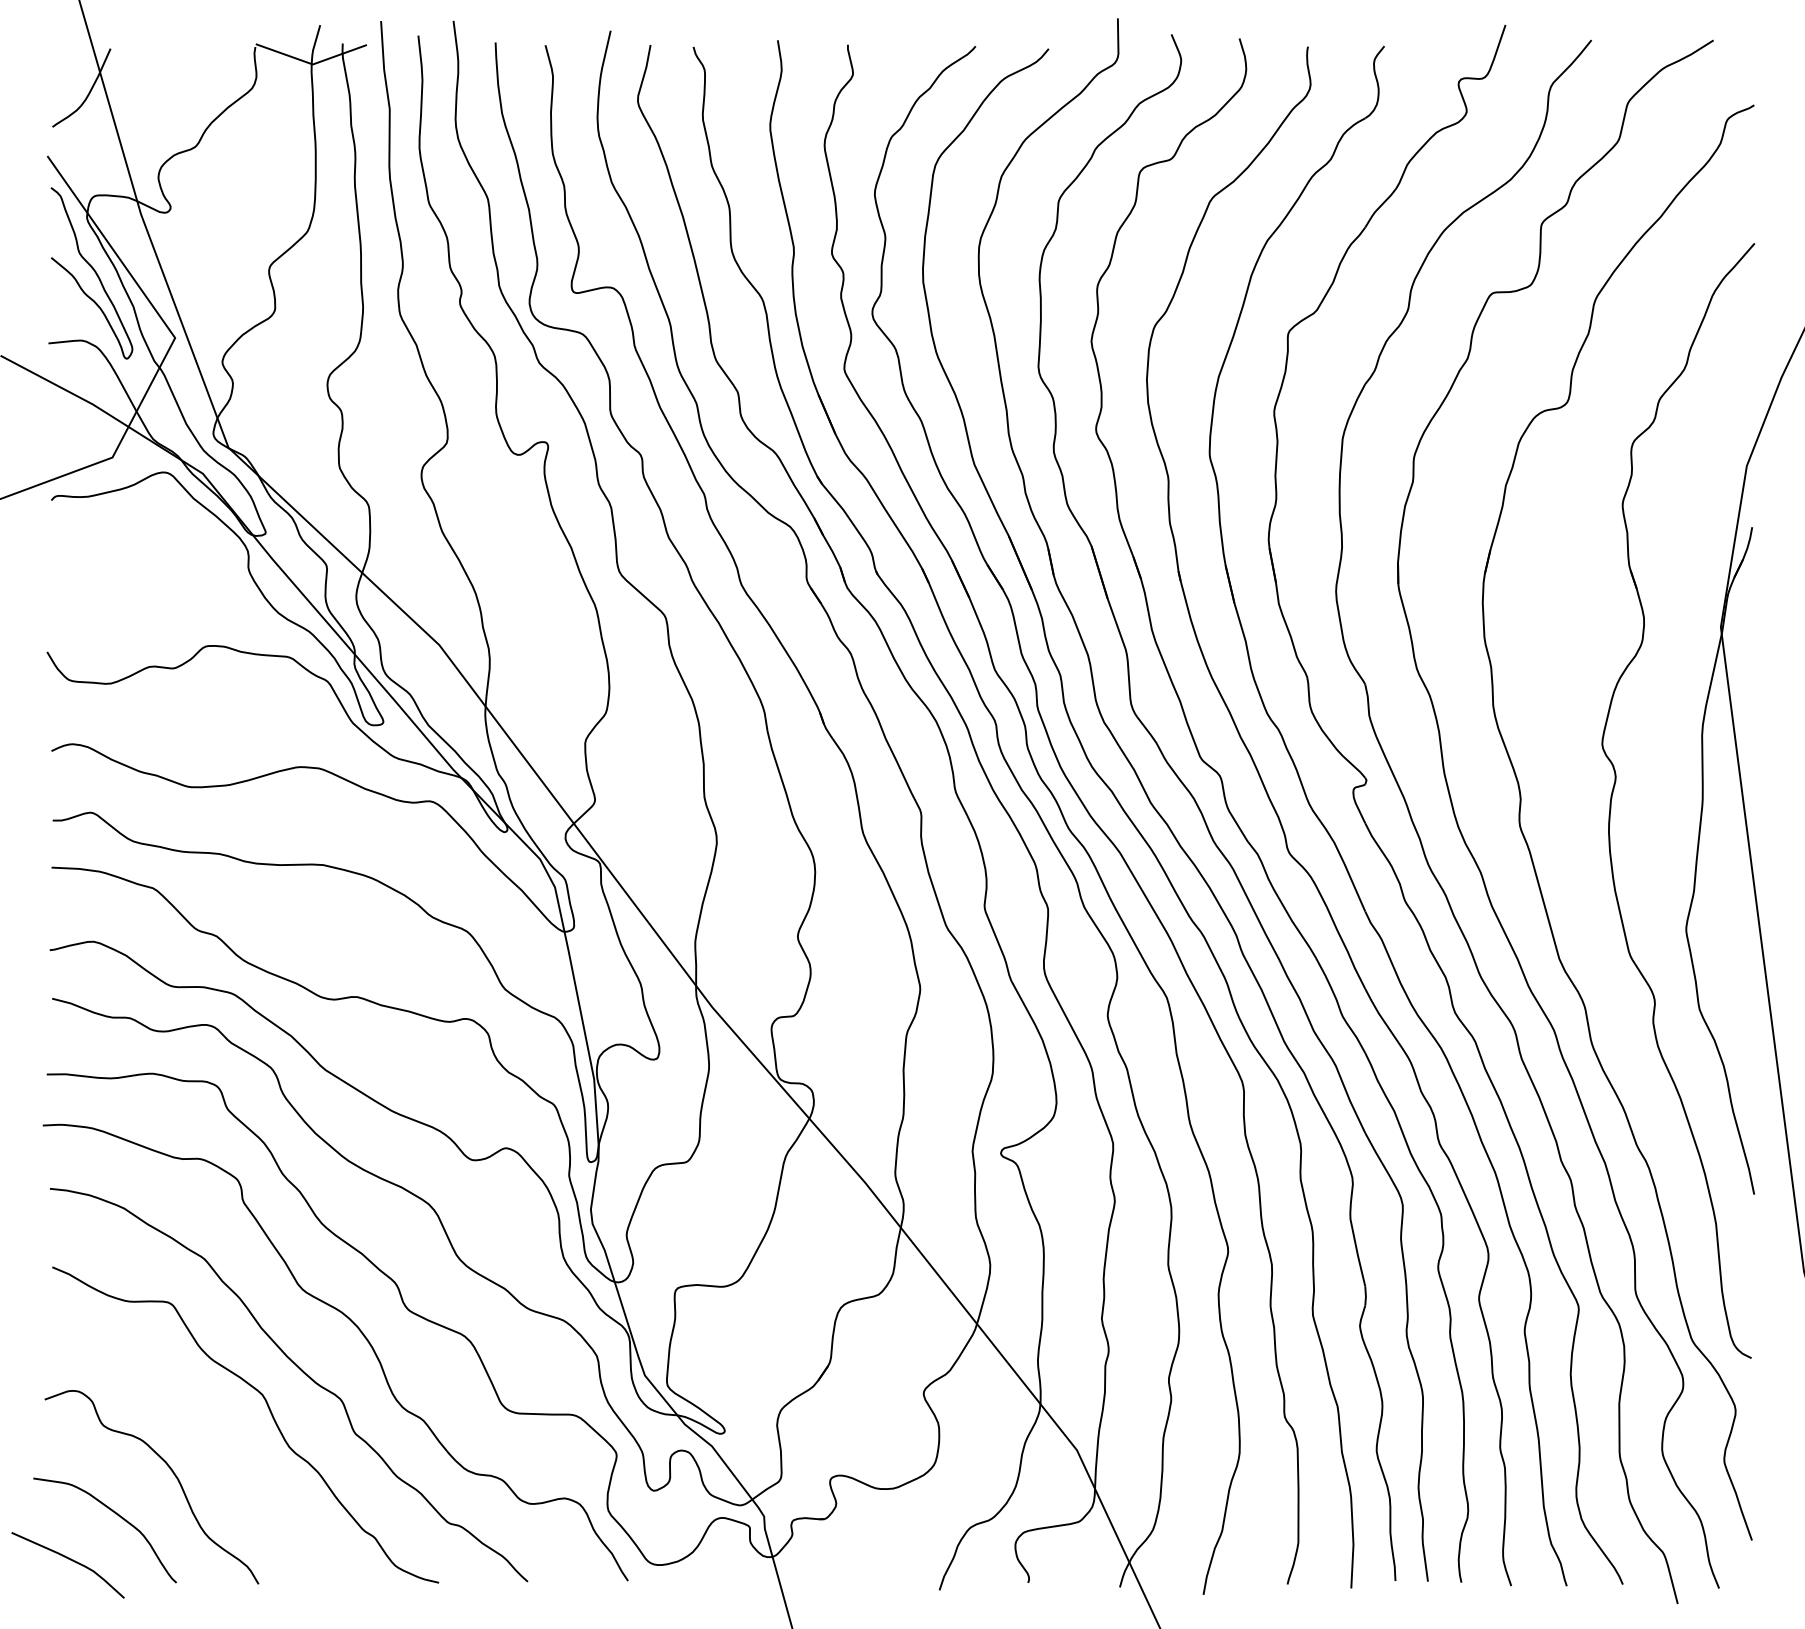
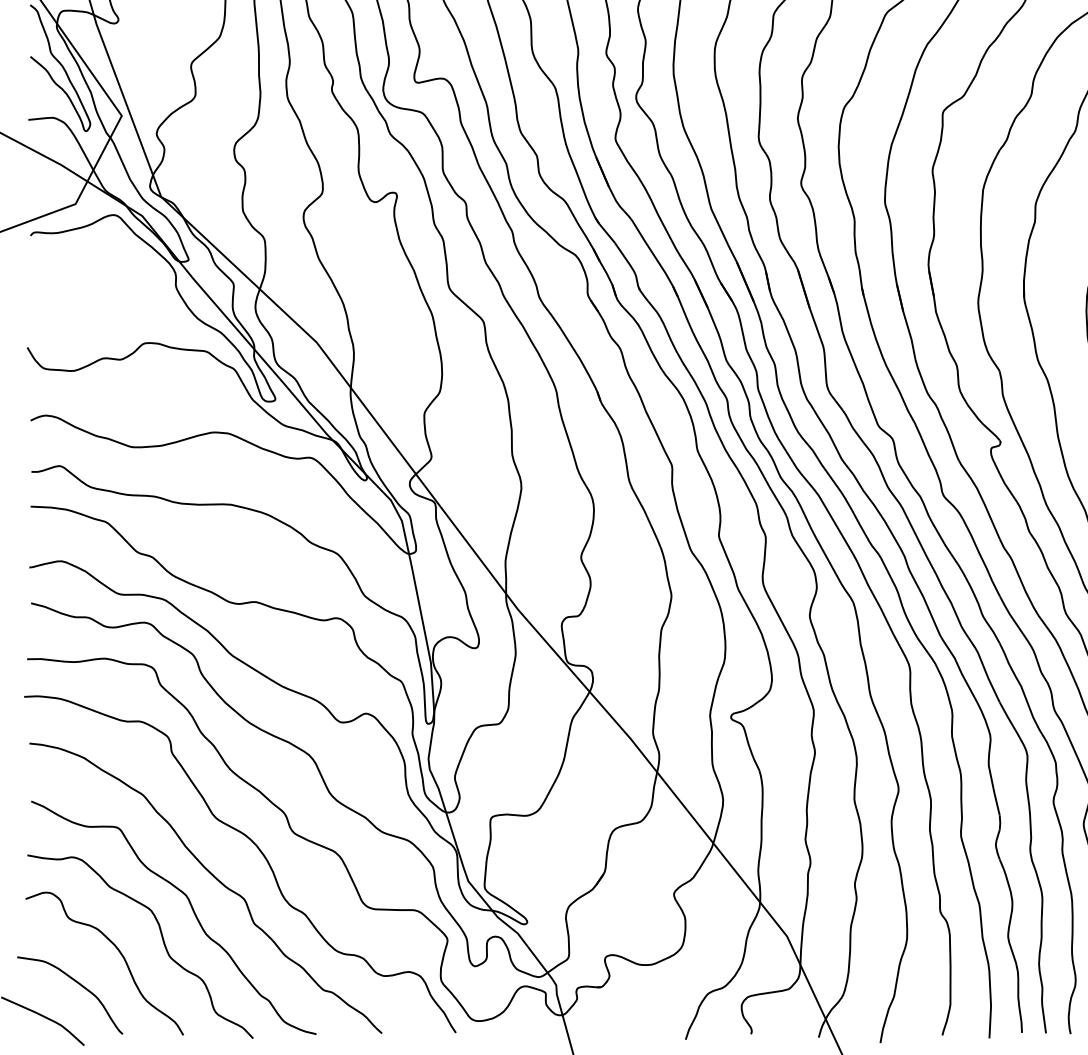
curve: (230, 1456) -> (162, 941), added

